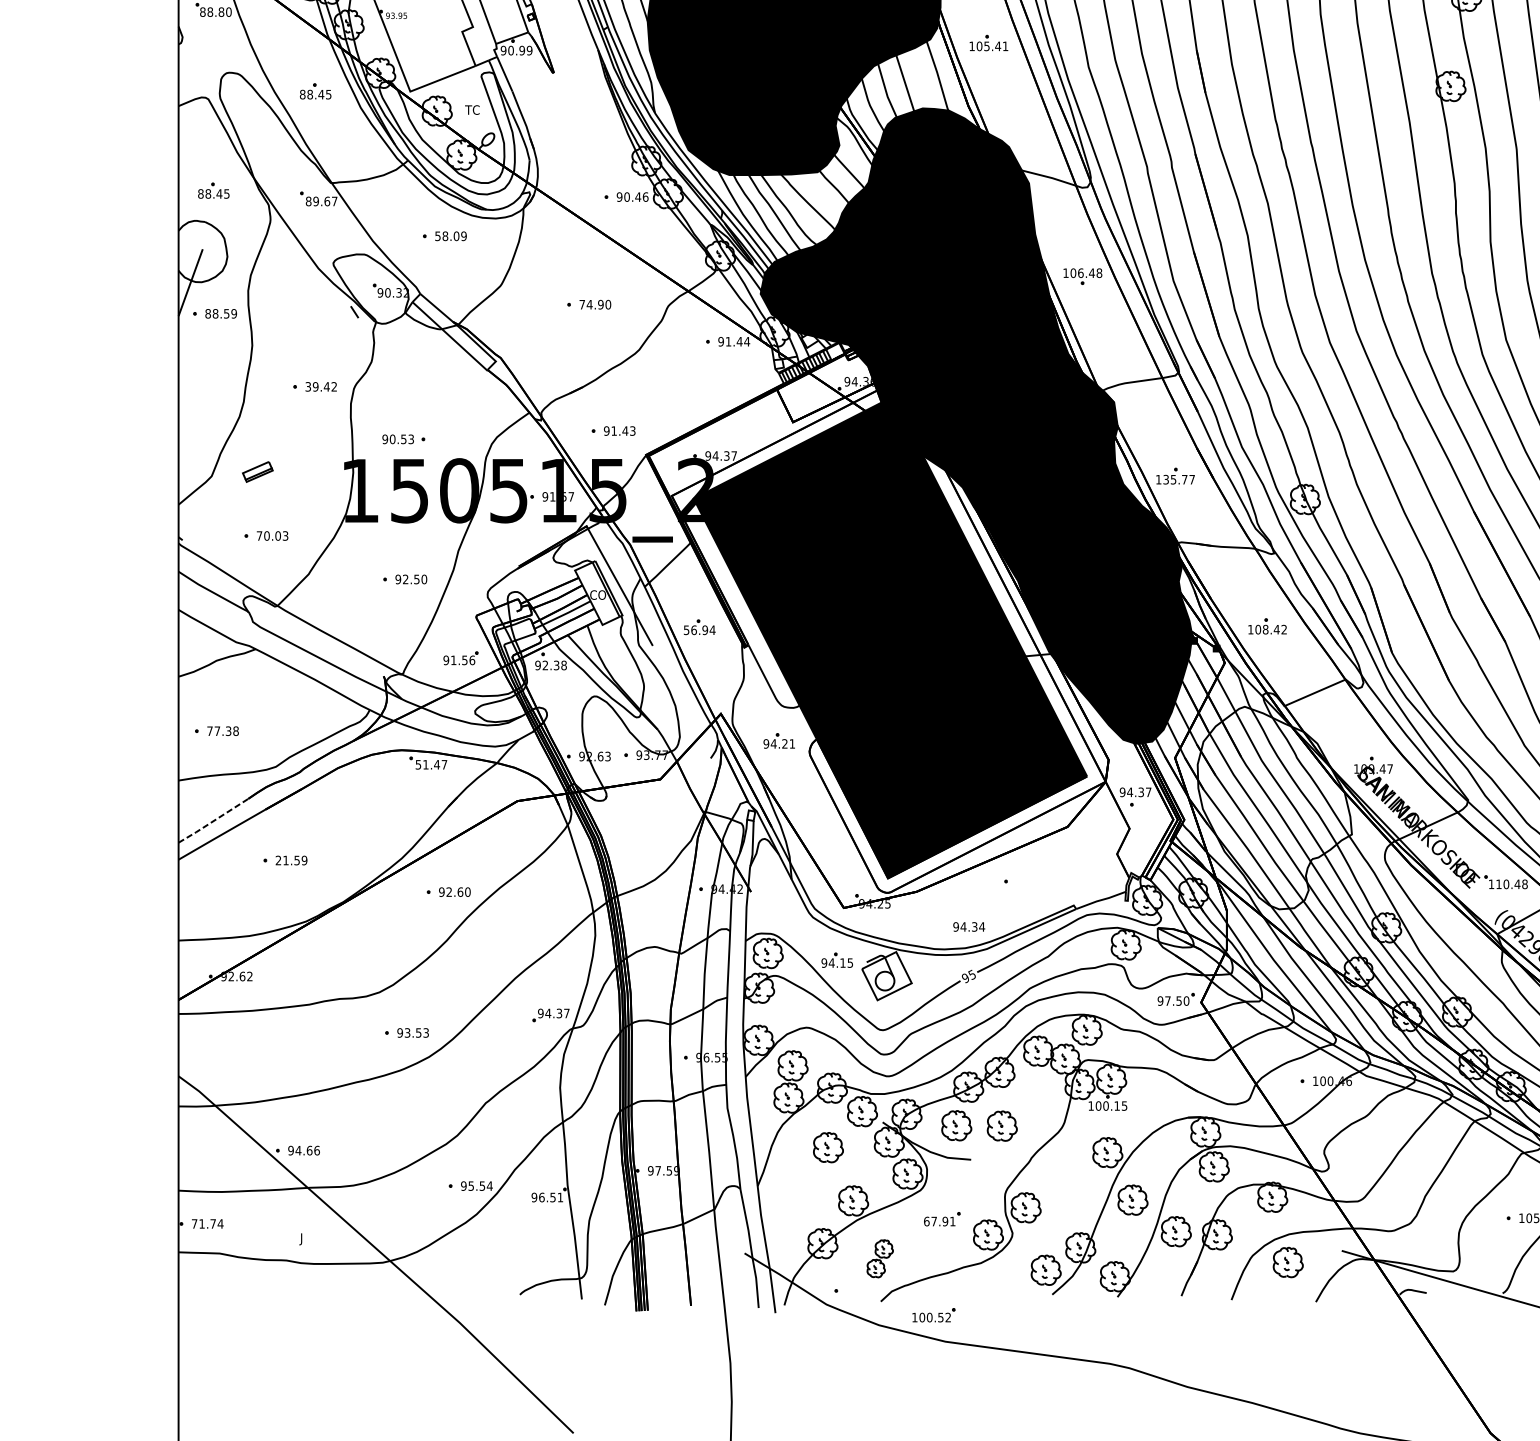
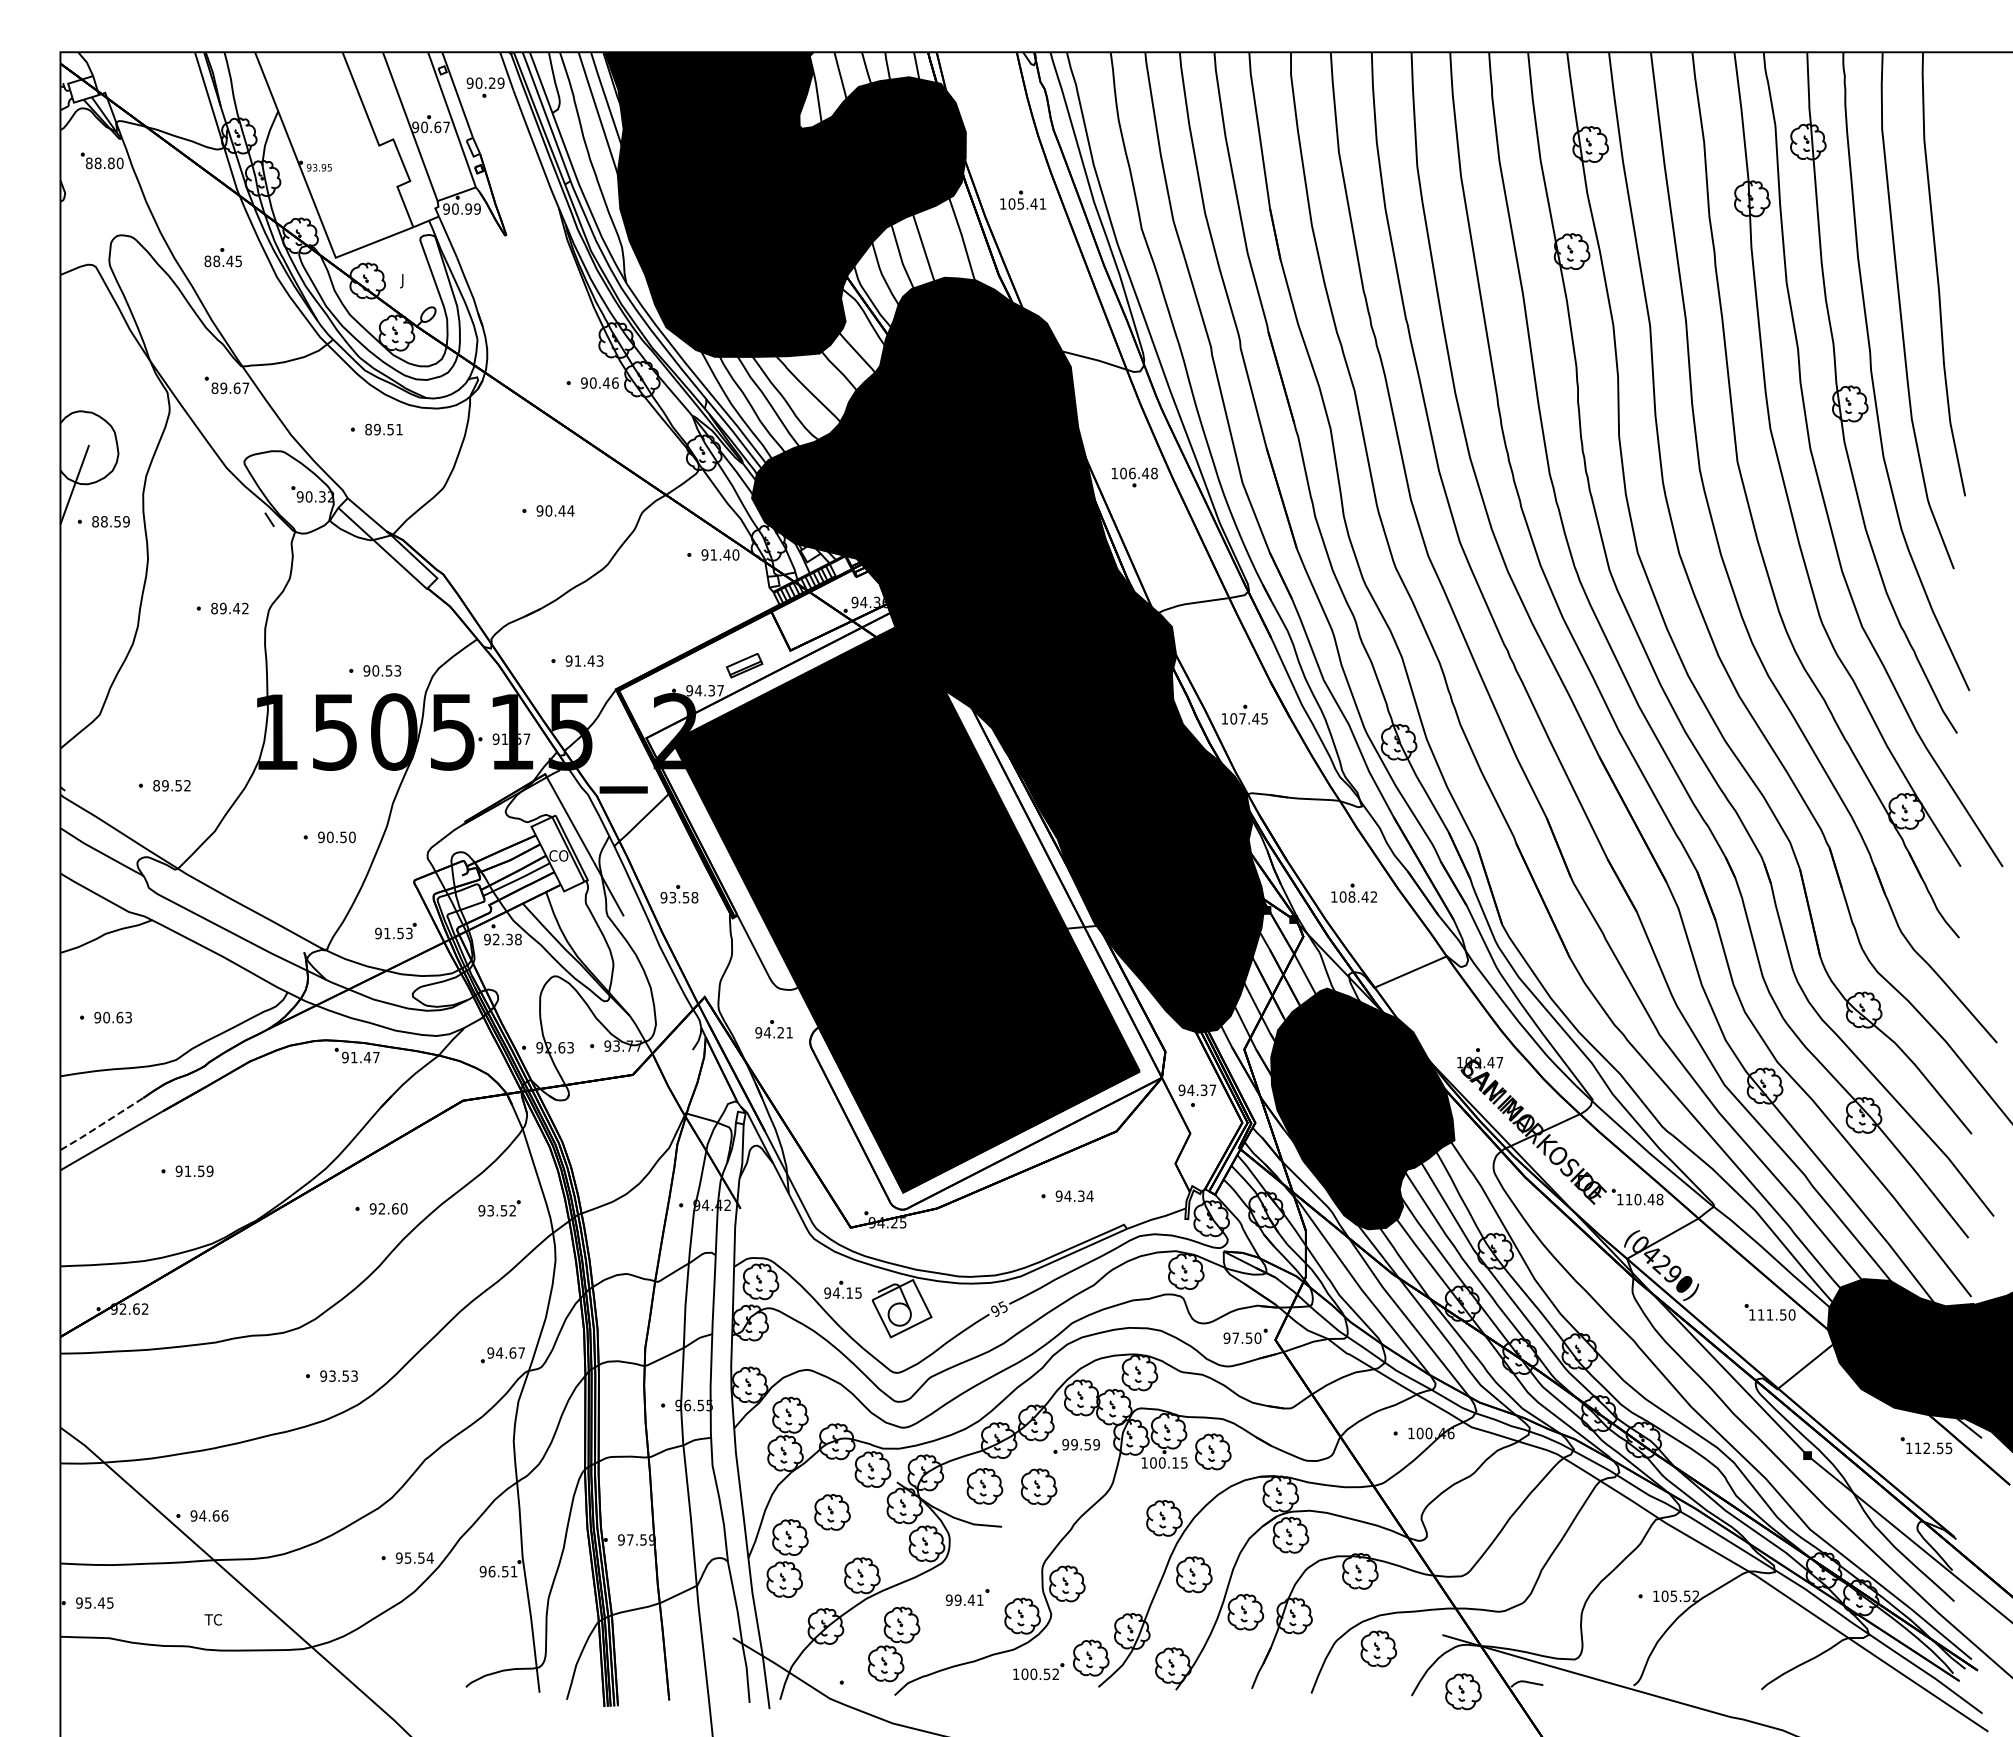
text: (472, 111) -> (409, 281), TC -> J
part: (213, 190) -> (101, 375), removed
text: (450, 236) -> (383, 429), 58.09 -> 89.51
text: (595, 304) -> (555, 510), 74.90 -> 90.44
text: (746, 341) -> (735, 554), 91.44 -> 91.40
text: (308, 386) -> (214, 608), 39.42 -> 89.42
text: (398, 439) -> (382, 670), moved
part: (257, 471) -> (744, 665), moved
text: (1178, 479) -> (1248, 718), 135.77 -> 107.45
text: (272, 535) -> (171, 785), 70.03 -> 89.52
text: (405, 579) -> (329, 837), 92.50 -> 90.50
text: (699, 630) -> (679, 897), 56.94 -> 93.58
text: (472, 660) -> (409, 933), 91.56 -> 91.53
text: (223, 731) -> (113, 1017), 77.38 -> 90.63
text: (418, 763) -> (345, 1056), 51.47 -> 91.47
fill: (1274, 807) -> (1362, 1108), added
text: (277, 860) -> (178, 1171), 21.59 -> 91.59
part: (548, 891) -> (499, 1208), added
text: (969, 926) -> (1074, 1195), moved
text: (559, 1013) -> (512, 1352), 94.37 -> 94.67
part: (1033, 1092) -> (1076, 1446), added
part: (1149, 1096) -> (1213, 1451), added
part: (790, 1186) -> (787, 1558), added
text: (936, 1220) -> (960, 1599), 67.91 -> 99.41
text: (207, 1223) -> (94, 1602), 71.74 -> 95.45
text: (306, 1239) -> (212, 1621), J -> TC
part: (879, 1258) -> (893, 1644), size x1.67
part: (1359, 1298) -> (1463, 1691), added
part: (933, 1315) -> (1038, 1671), moved

